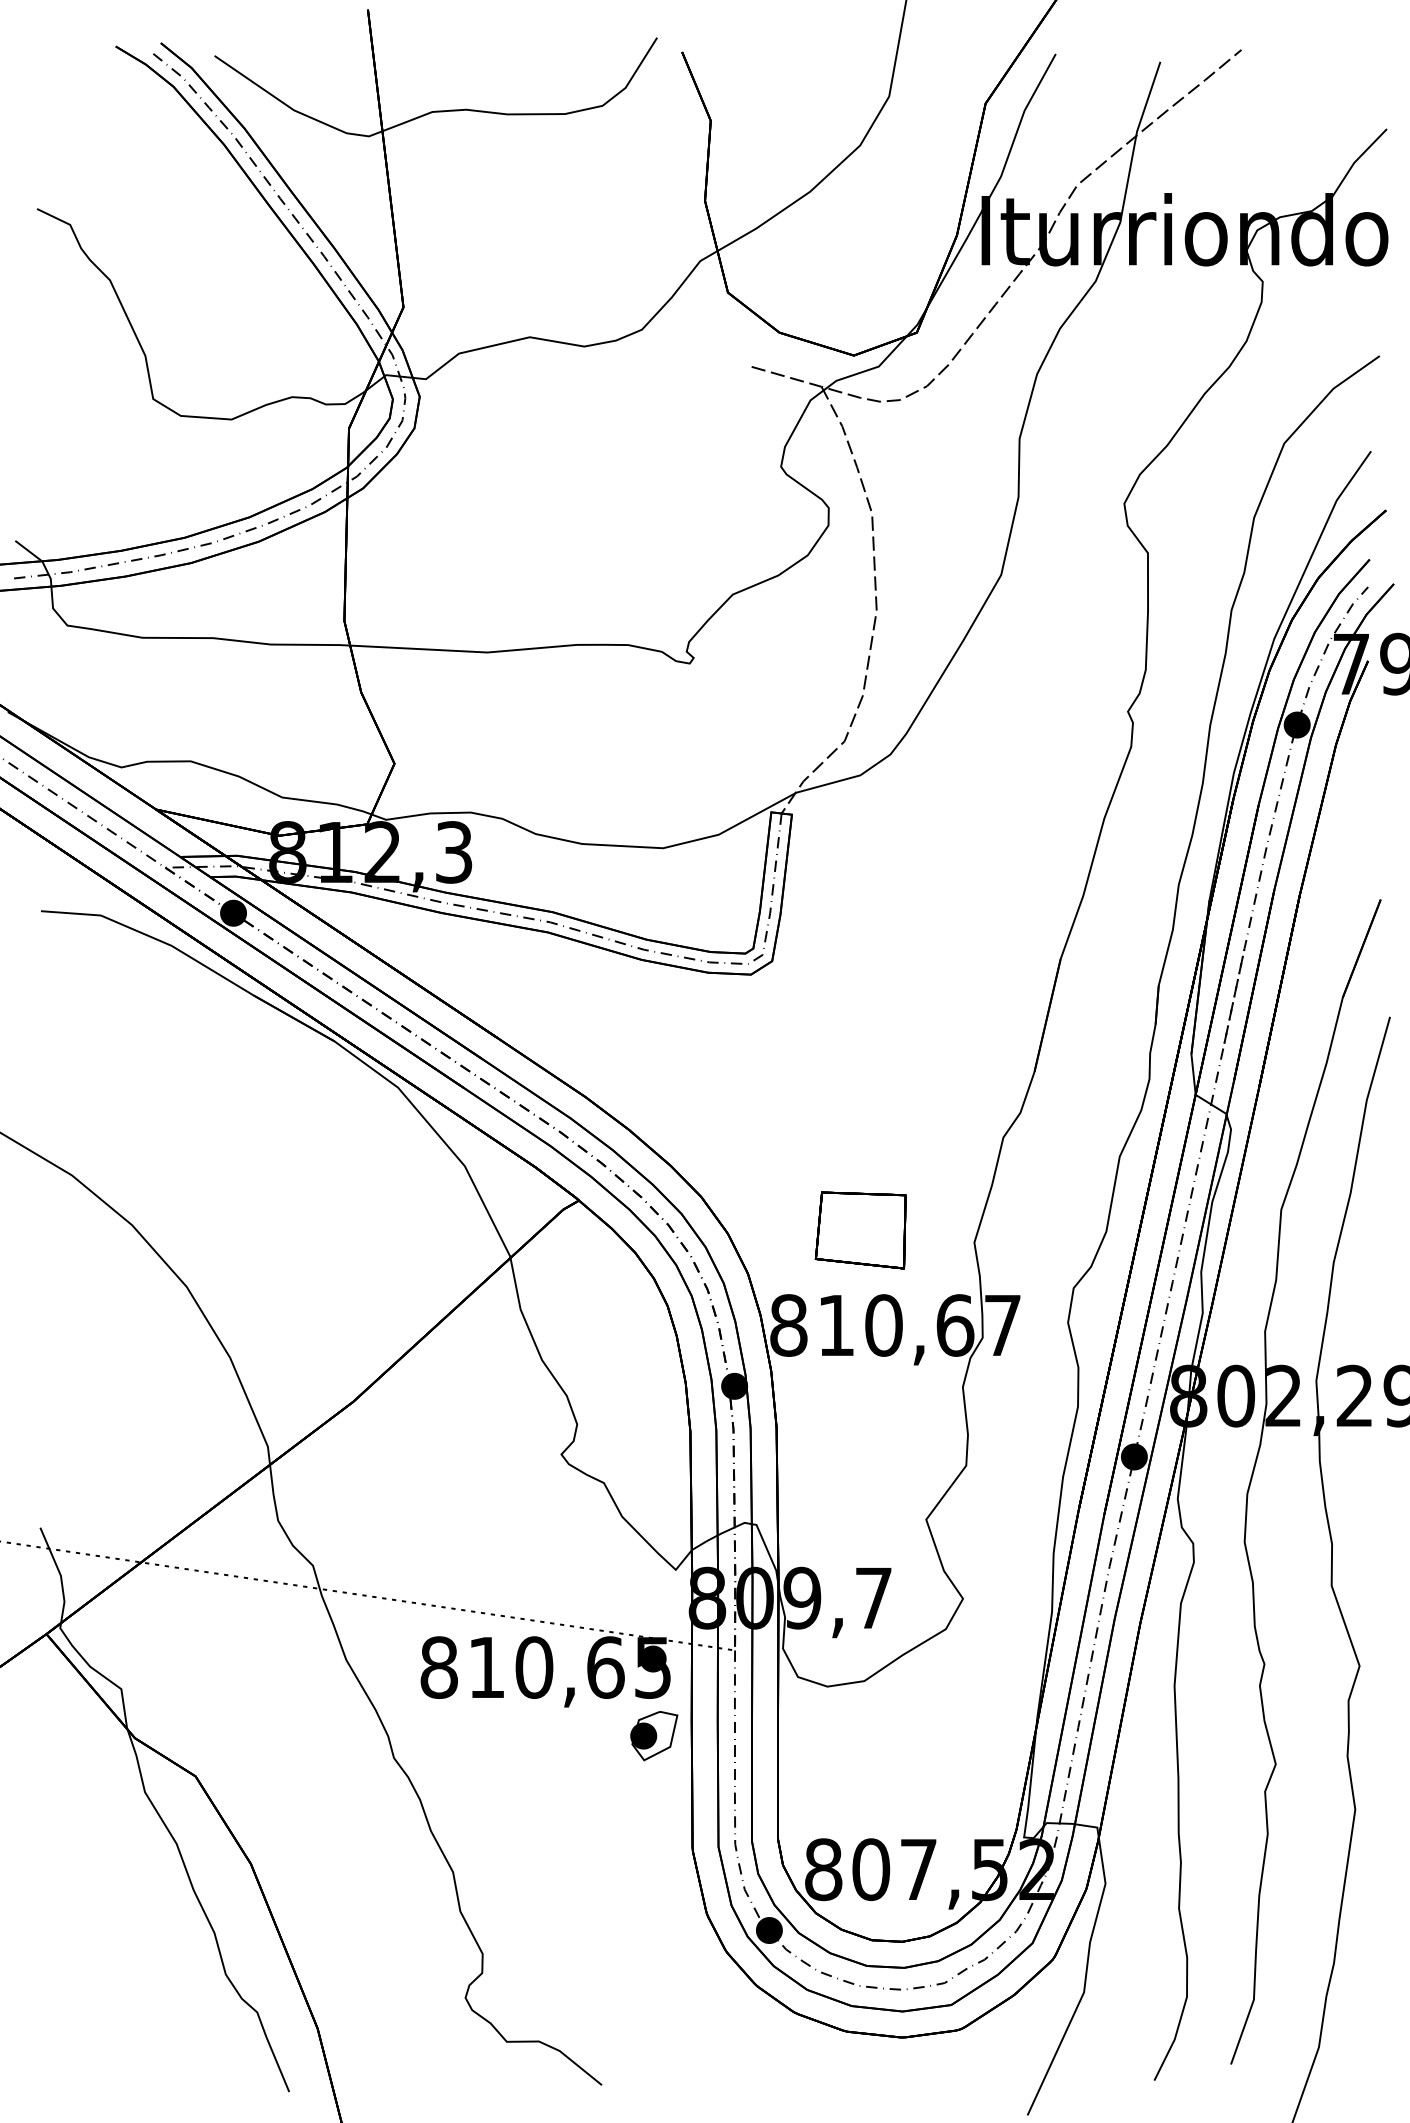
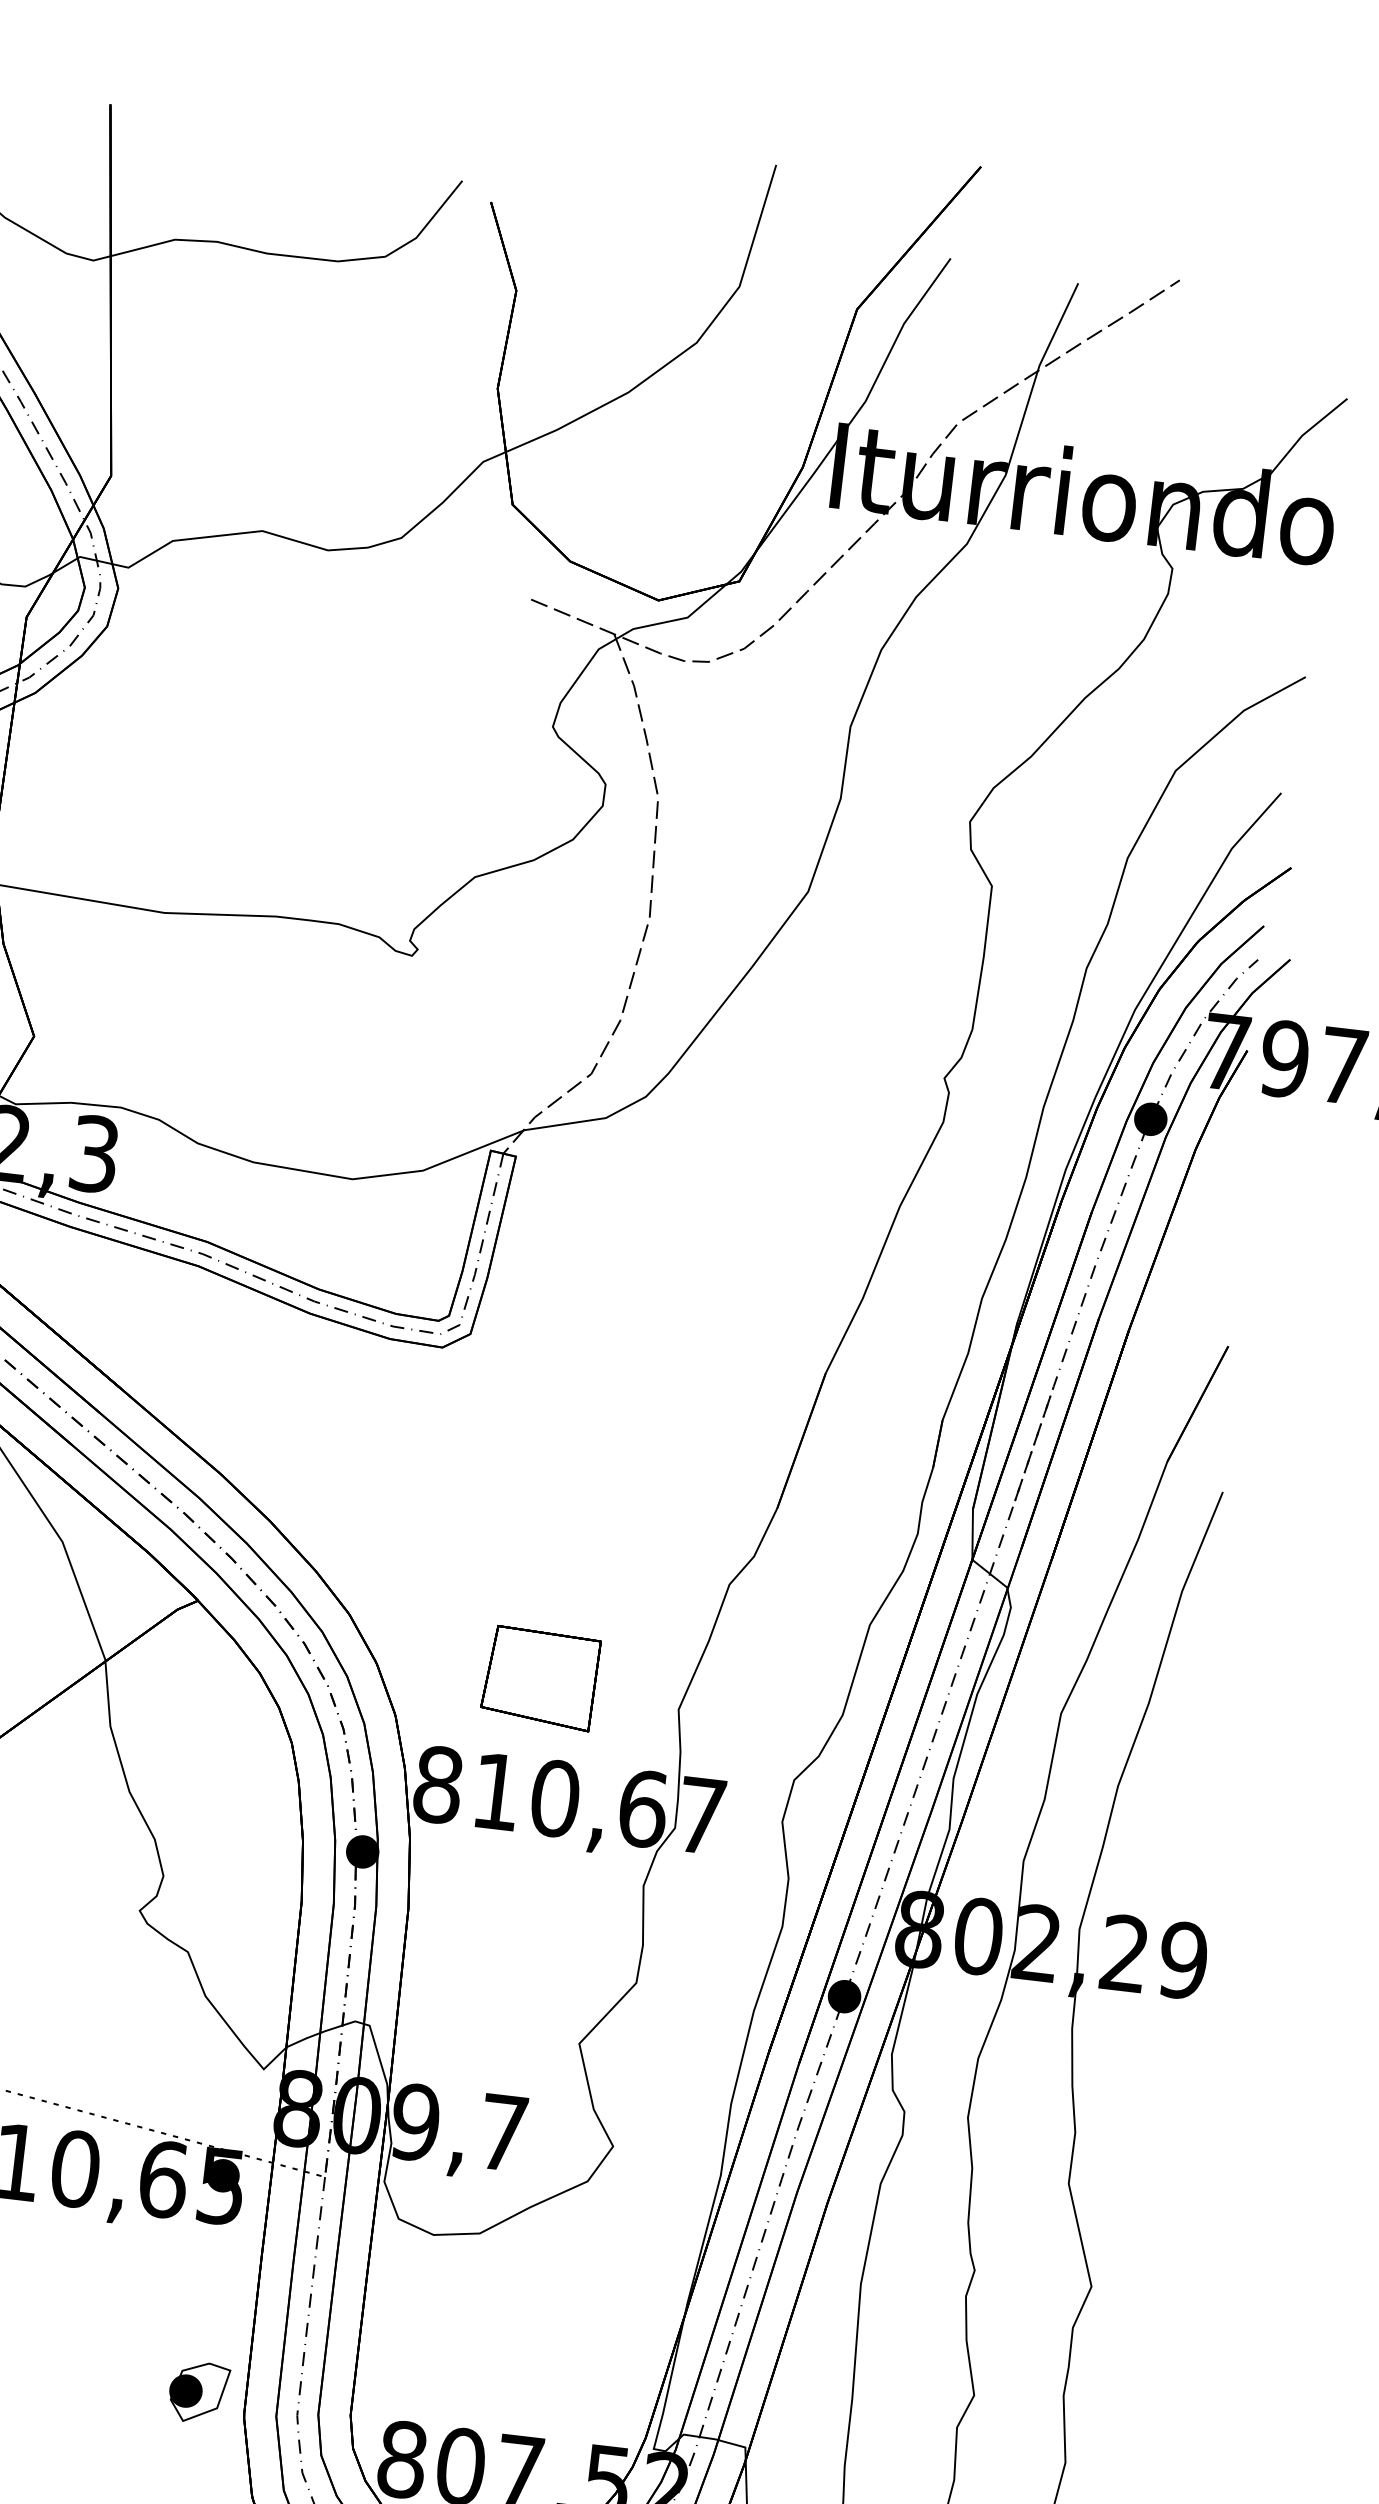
part: (654, 1736) -> (199, 2393), moved

